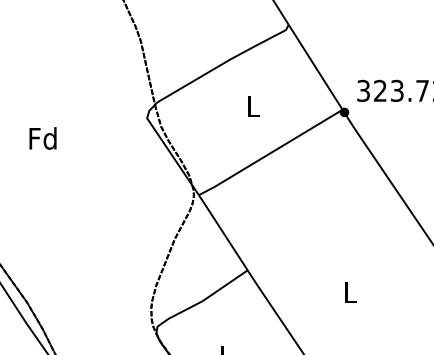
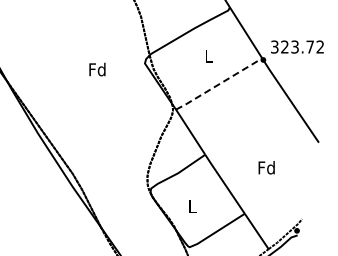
text: (43, 138) -> (97, 69), moved
line: (269, 153) -> (218, 84), solid -> dashed
text: (349, 291) -> (266, 167), L -> Fd

